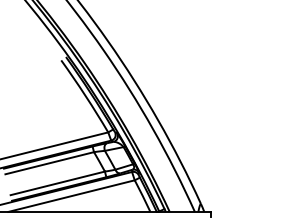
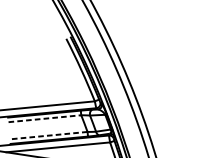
line: (49, 163) -> (44, 118), solid -> dashed
line: (57, 183) -> (48, 135), solid -> dashed

